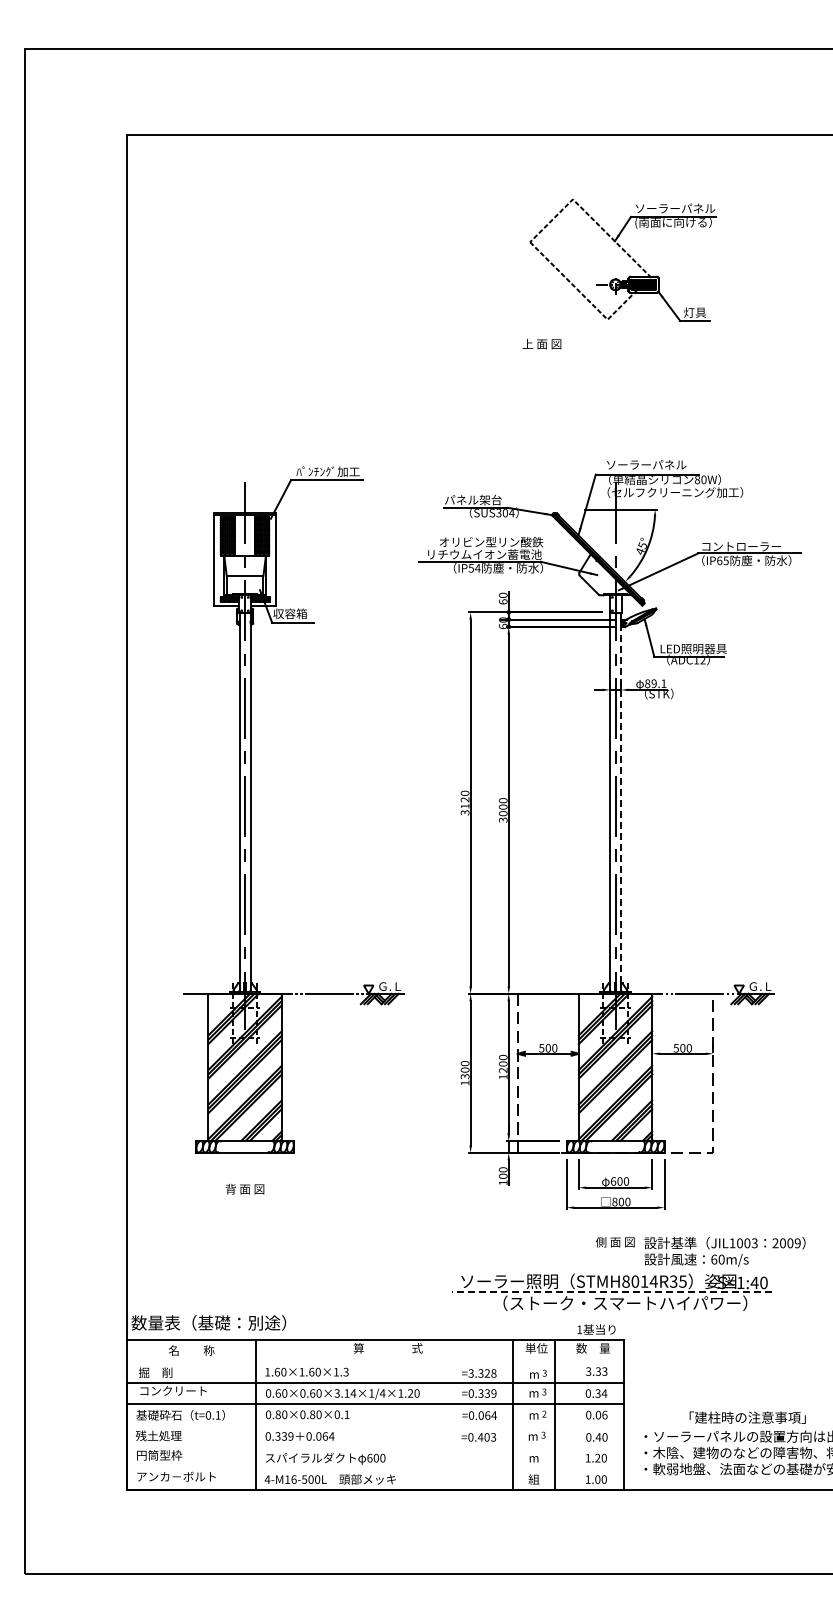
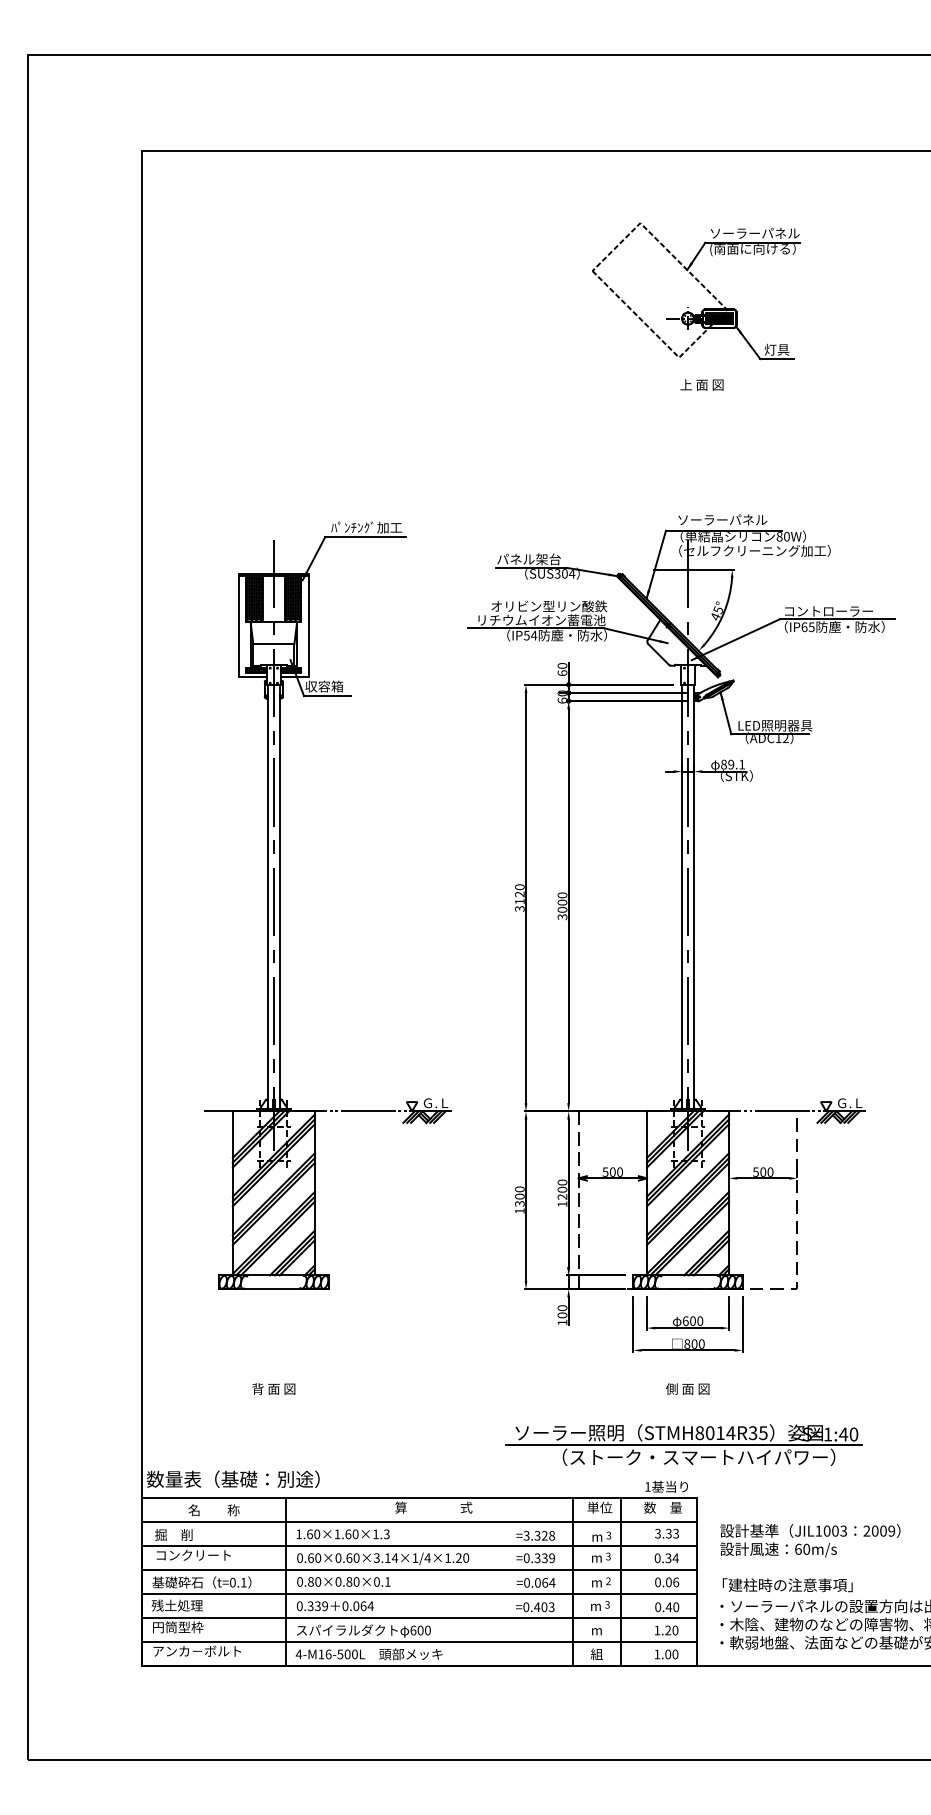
text: (541, 344) -> (701, 385), moved
line: (621, 802) -> (694, 897), dashed -> solid
text: (244, 1188) -> (273, 1388), moved
text: (724, 1251) -> (809, 1540), moved
line: (611, 1292) -> (683, 1445), dashed -> solid
line: (375, 1361) -> (419, 1522), added
text: (747, 1417) -> (787, 1585), moved
line: (375, 1425) -> (419, 1593), added
line: (375, 1447) -> (419, 1618), added
line: (375, 1468) -> (419, 1642), added

